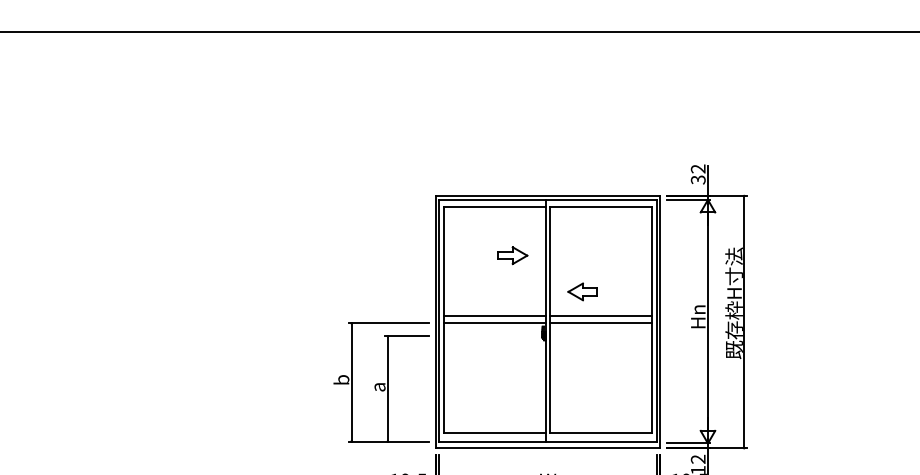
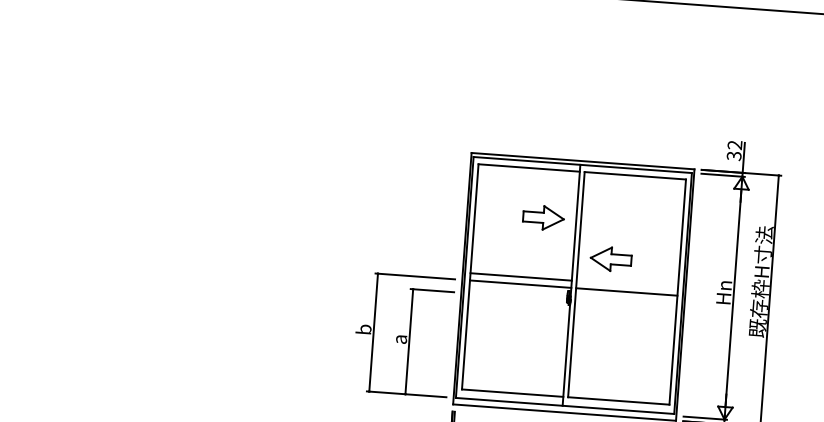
part: (512, 255) -> (543, 217), size x1.4
part: (582, 291) -> (610, 258), size x1.4
line: (600, 316) -> (626, 285), removed

